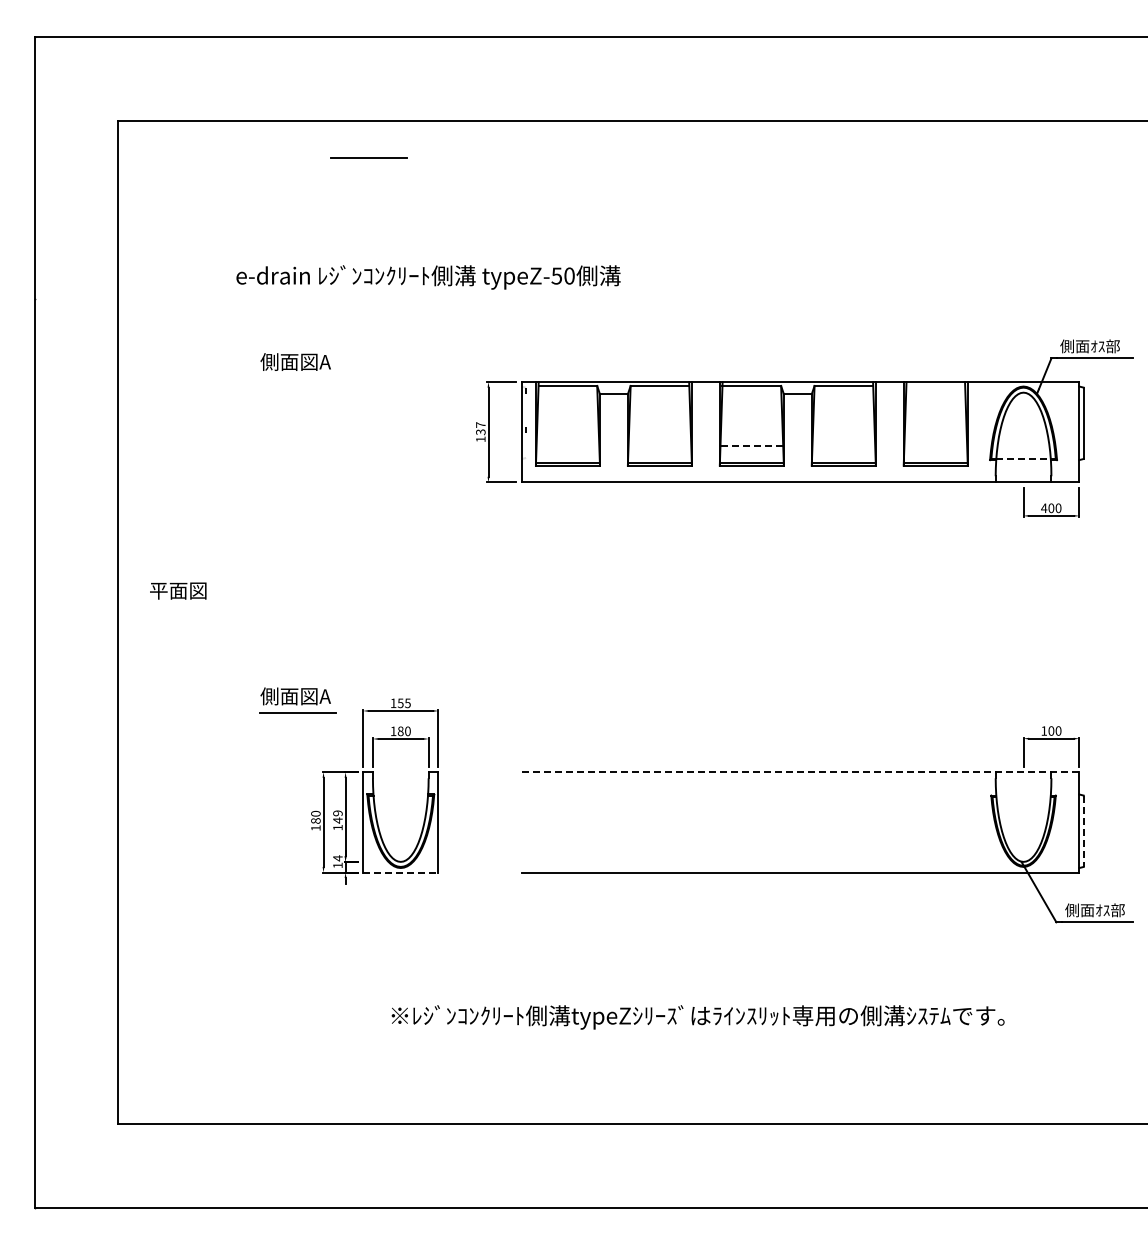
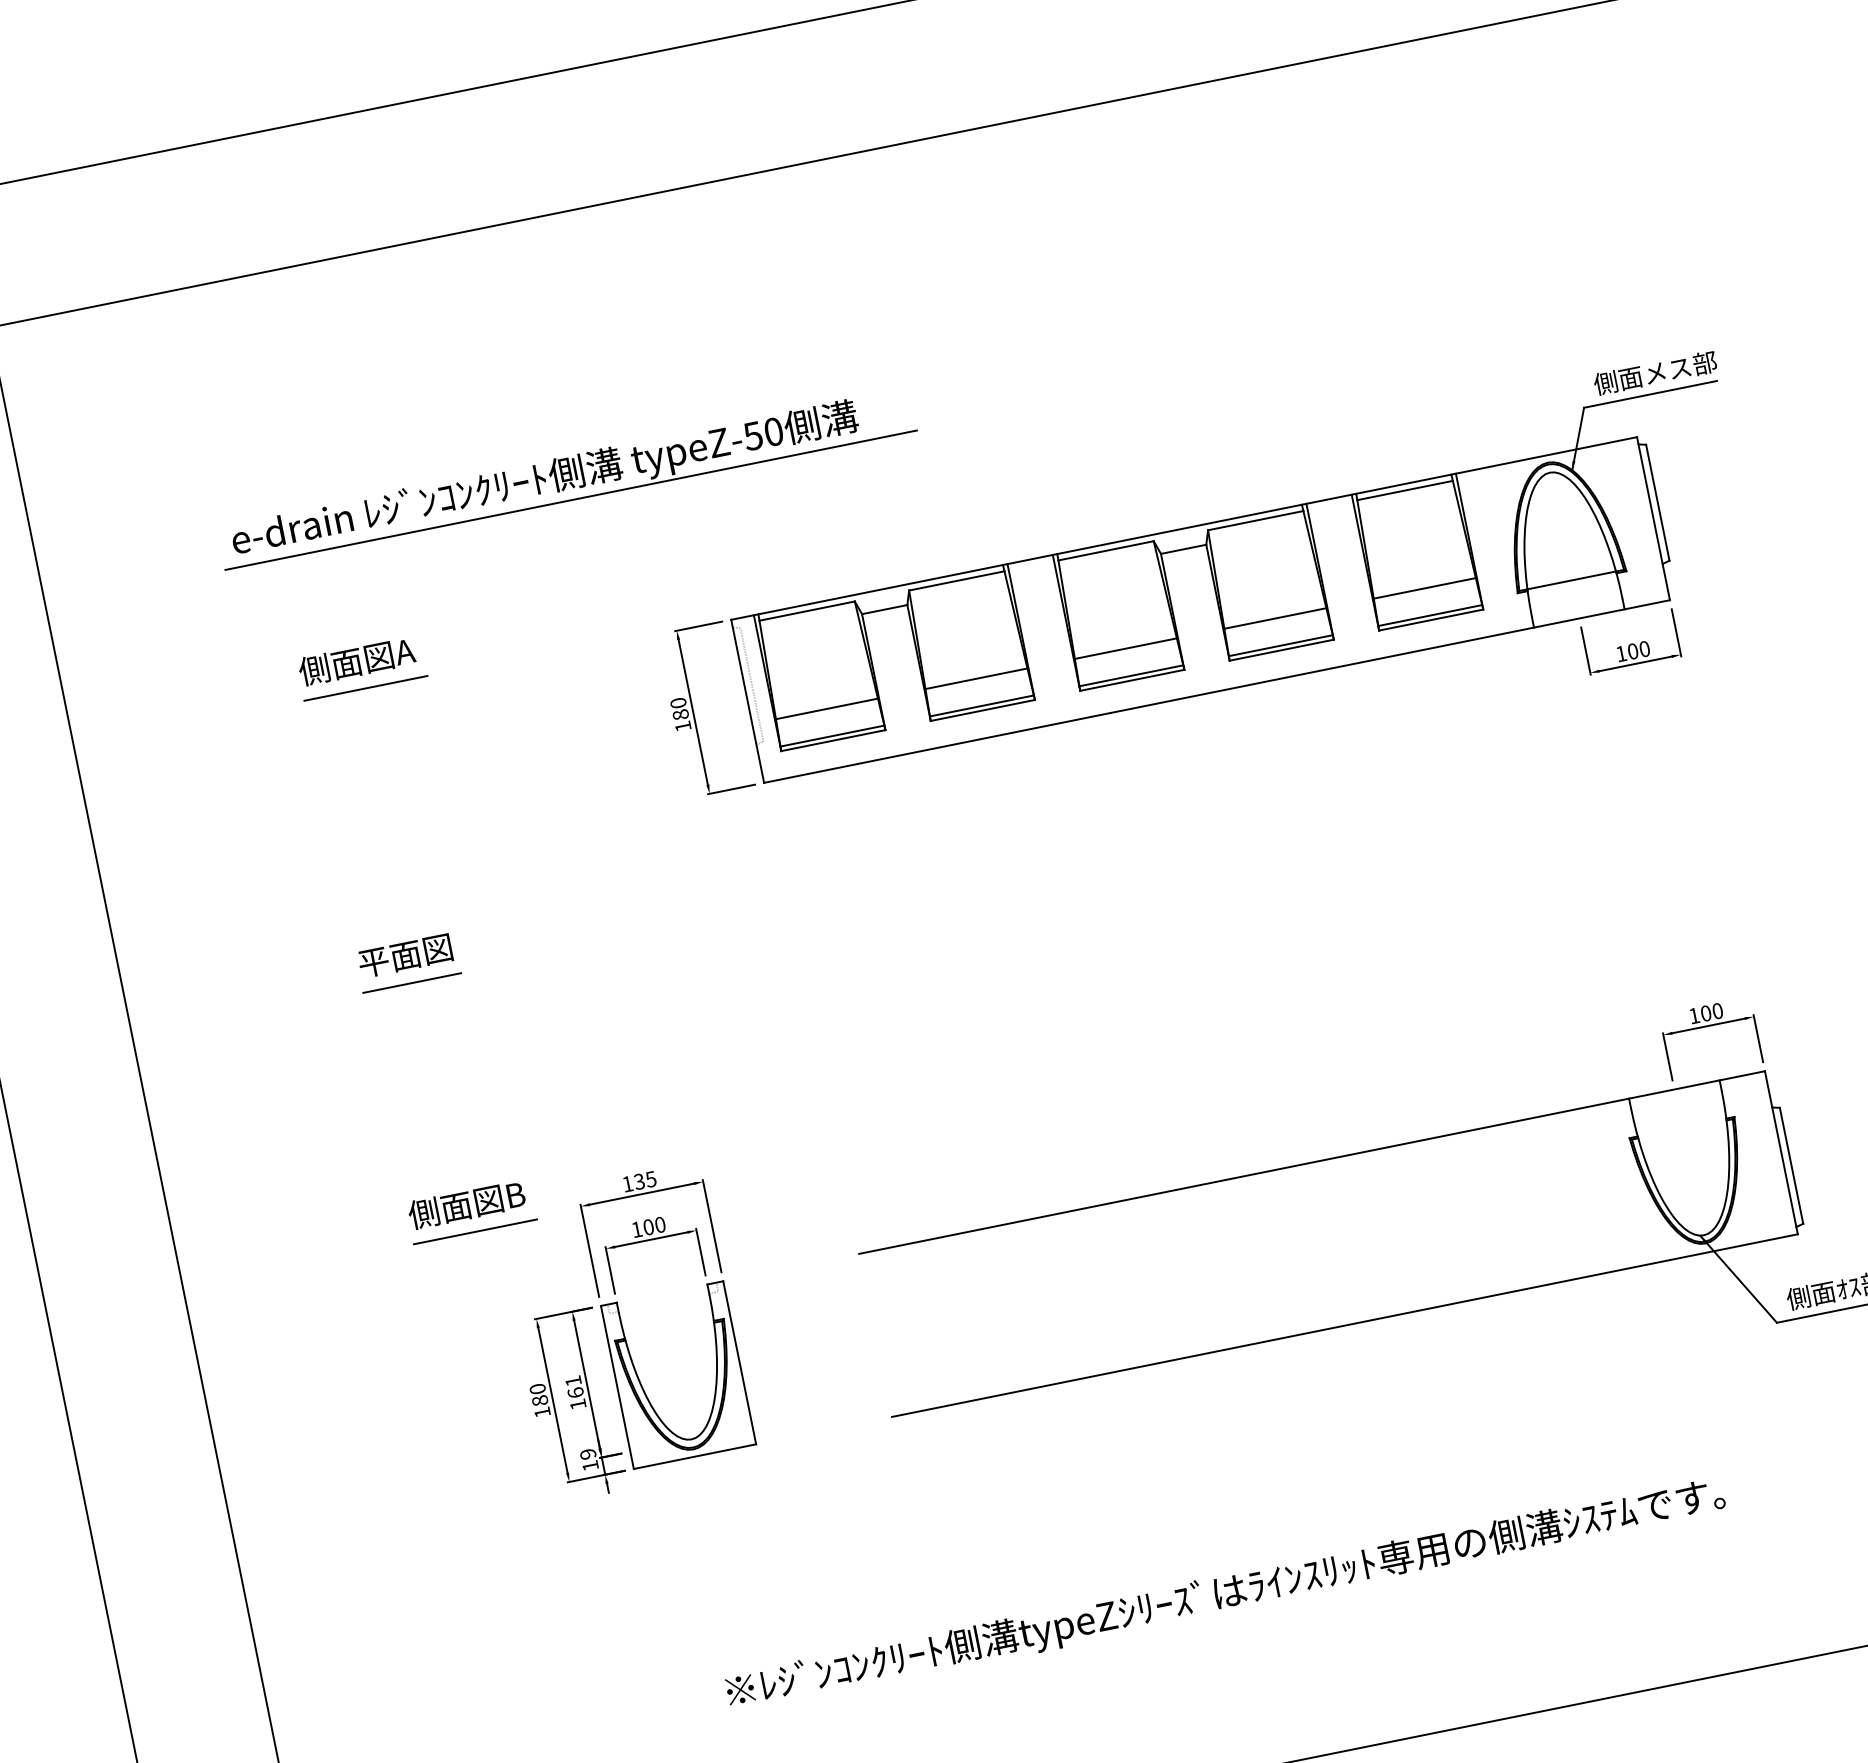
line: (368, 157) -> (365, 687), moved
line: (441, 292) -> (571, 500), added
text: (1112, 346) -> (1679, 368), 側面ｵｽ部 -> 側面メス部
line: (935, 385) -> (1404, 489), added
text: (480, 428) -> (679, 708), 137 -> 180
line: (567, 446) -> (826, 709), added
line: (659, 446) -> (975, 679), added
line: (752, 446) -> (1127, 648), dashed -> solid
line: (843, 446) -> (1274, 619), added
line: (935, 446) -> (1424, 588), added
line: (1024, 458) -> (1573, 579), dashed -> solid
text: (1044, 507) -> (1621, 652), 400 -> 100
line: (289, 558) -> (411, 982), added
text: (178, 590) -> (405, 955), moved
text: (325, 696) -> (514, 1195), 側面図A -> 側面図B
text: (400, 702) -> (638, 1180), 155 -> 135
text: (400, 731) -> (648, 1227), 180 -> 100
line: (800, 772) -> (1311, 1163), dashed -> solid
text: (337, 816) -> (573, 1386), 149 -> 161
line: (1083, 831) -> (1791, 1166), dashed -> solid
text: (337, 858) -> (587, 1454), 14 -> 19
line: (400, 872) -> (694, 1456), dashed -> solid

